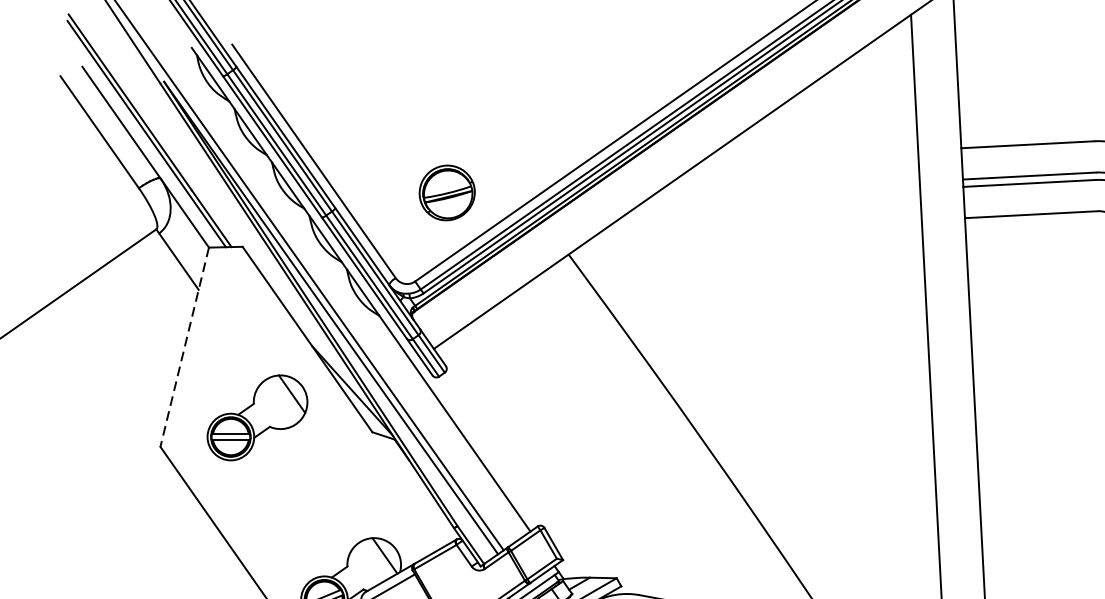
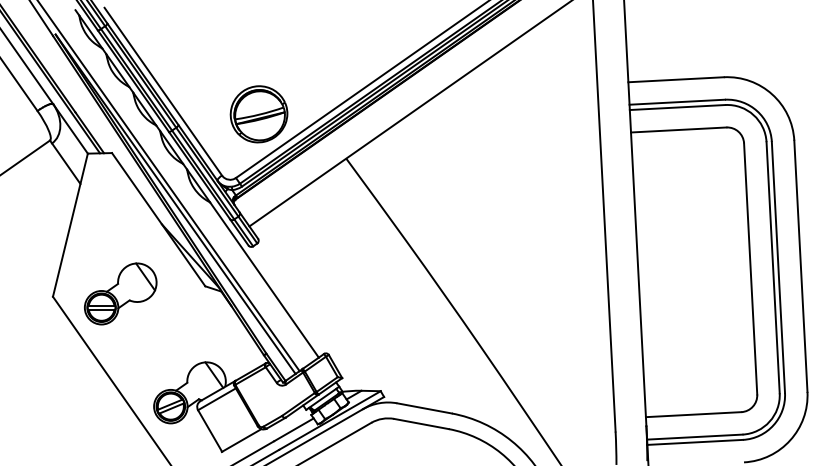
part: (446, 193) -> (258, 114), size x1.43
line: (184, 347) -> (70, 225), dashed -> solid
part: (257, 417) -> (120, 293), moved

